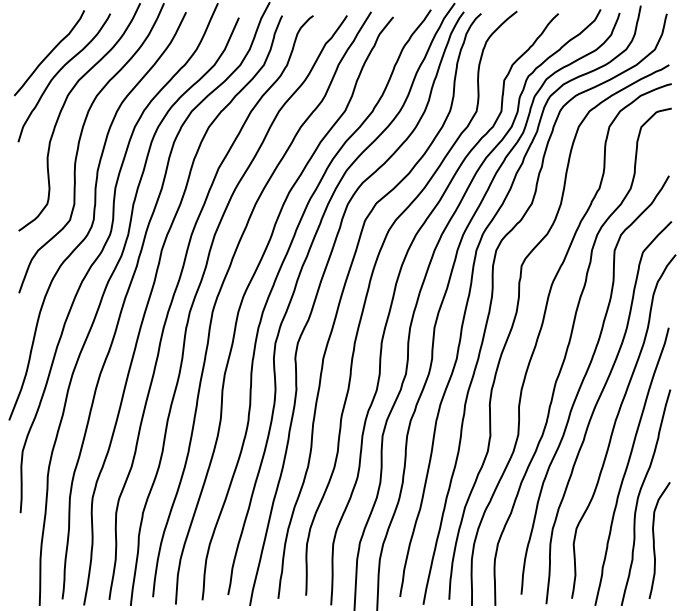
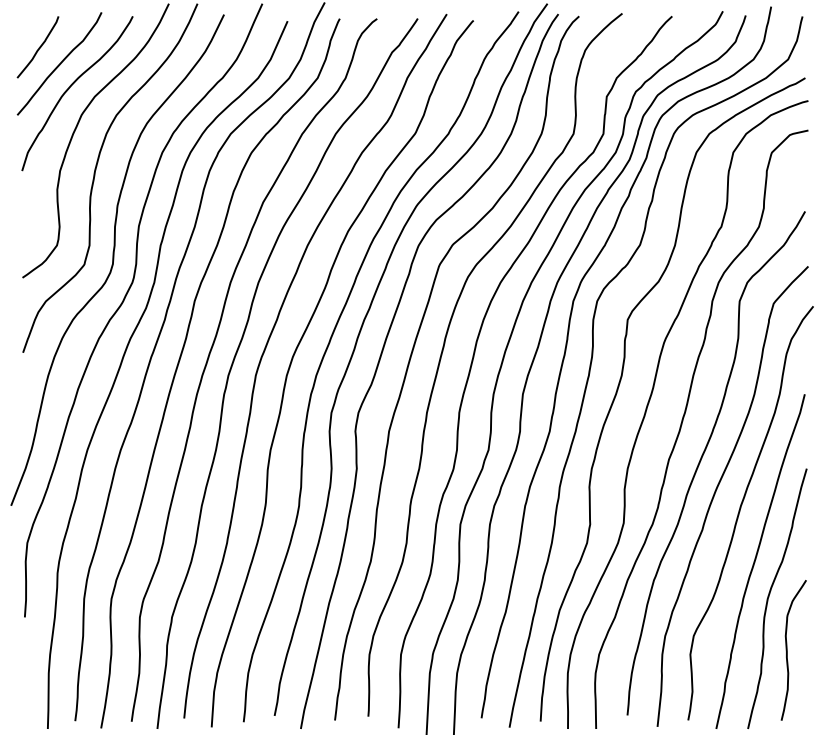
curve: (32, 39) -> (39, 47), added

